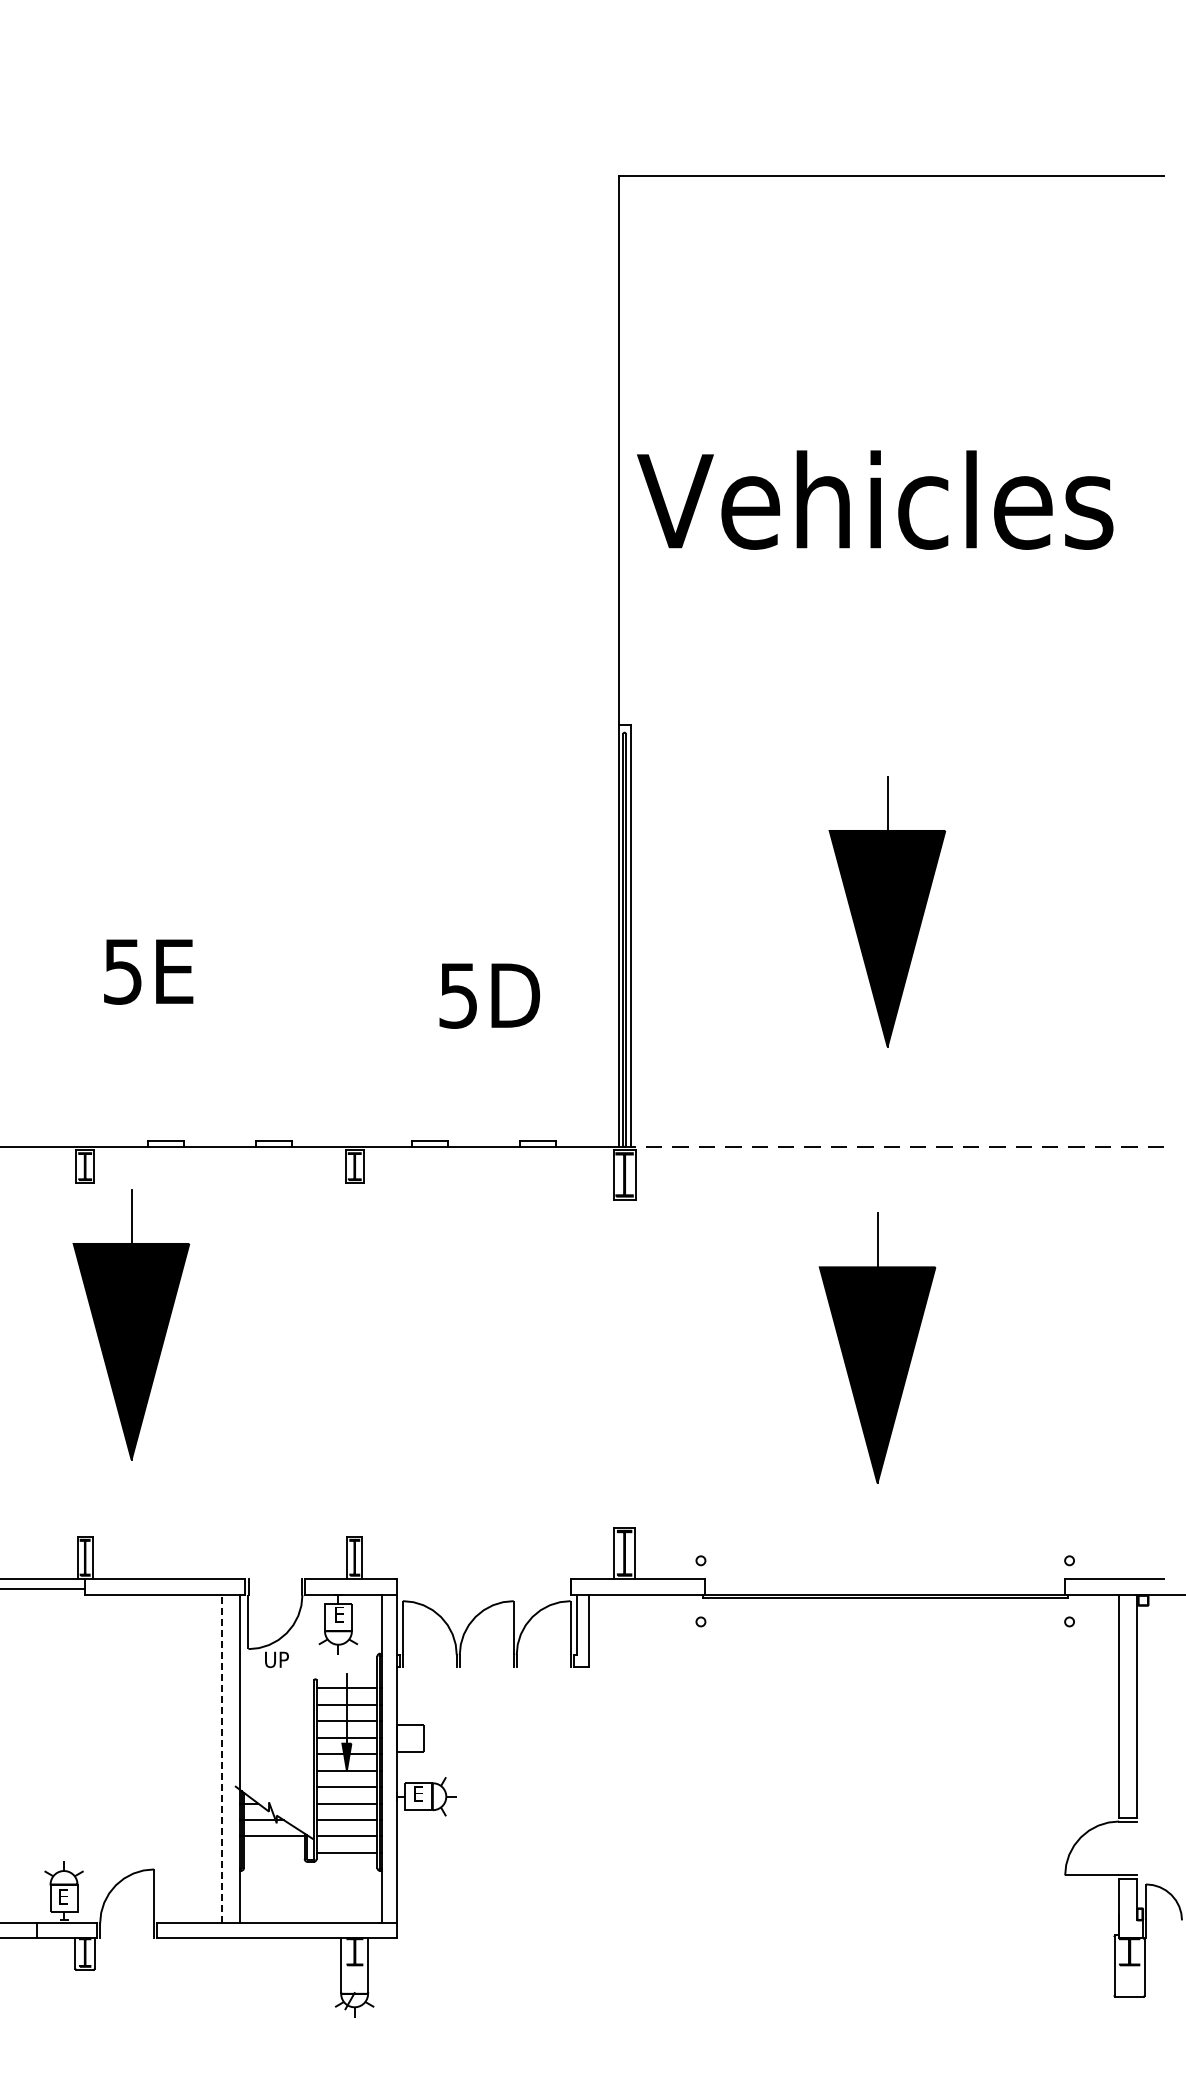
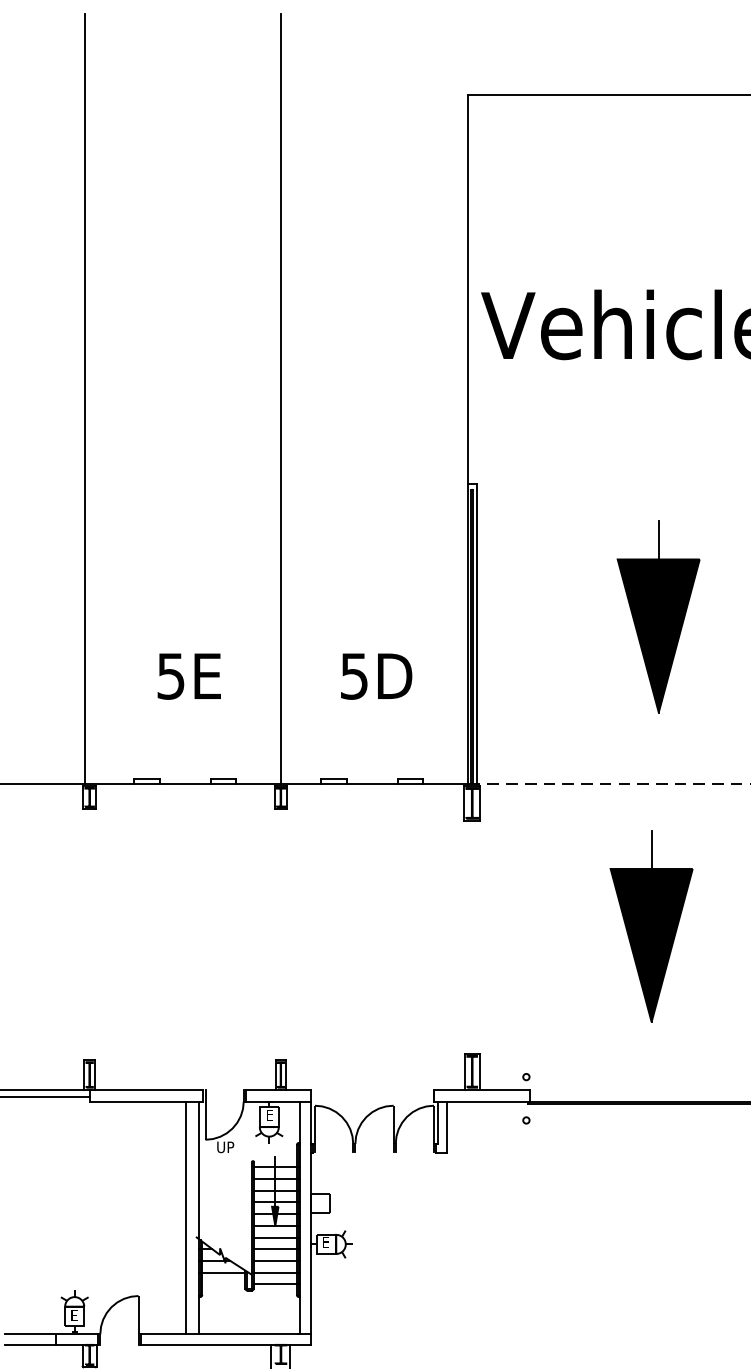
line: (79, 604) -> (85, 398), added
line: (354, 604) -> (280, 398), added
text: (148, 971) -> (189, 676), moved
part: (131, 1324) -> (122, 909), removed
line: (221, 1758) -> (186, 1217), dashed -> solid

